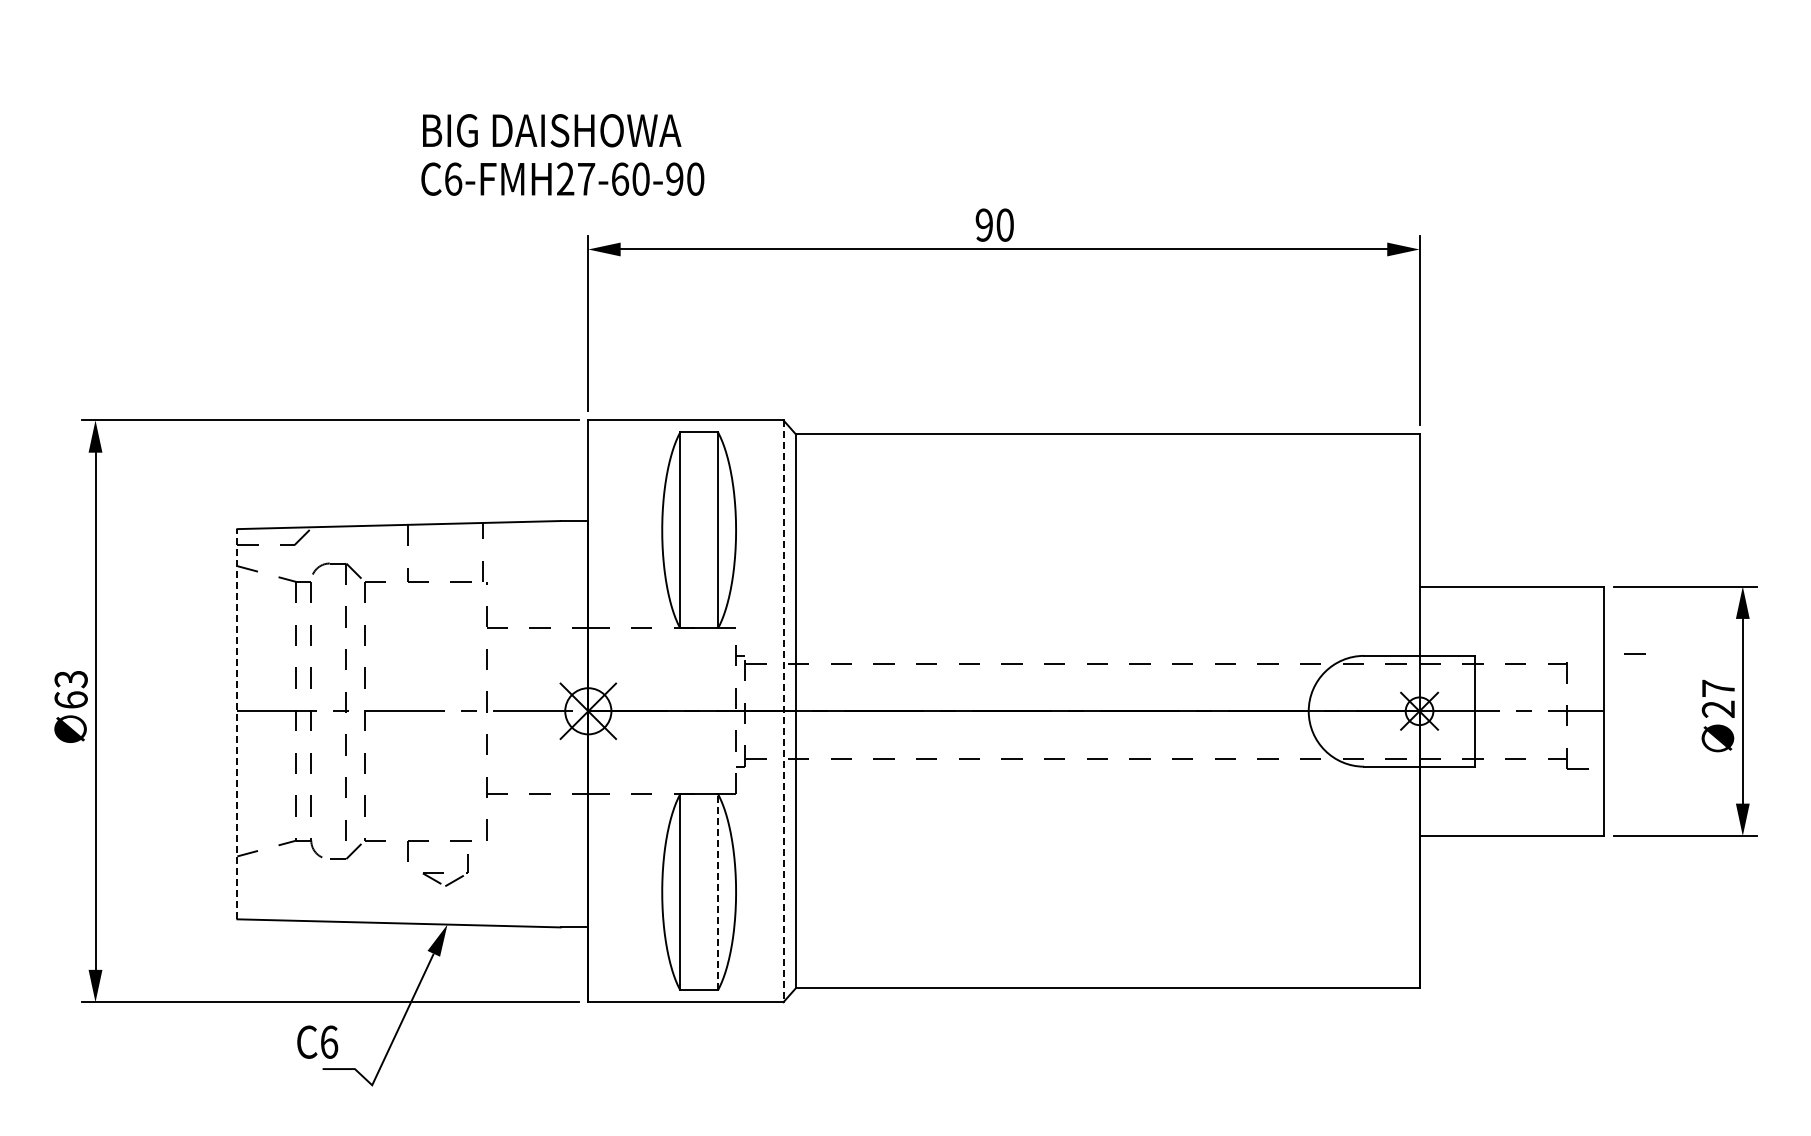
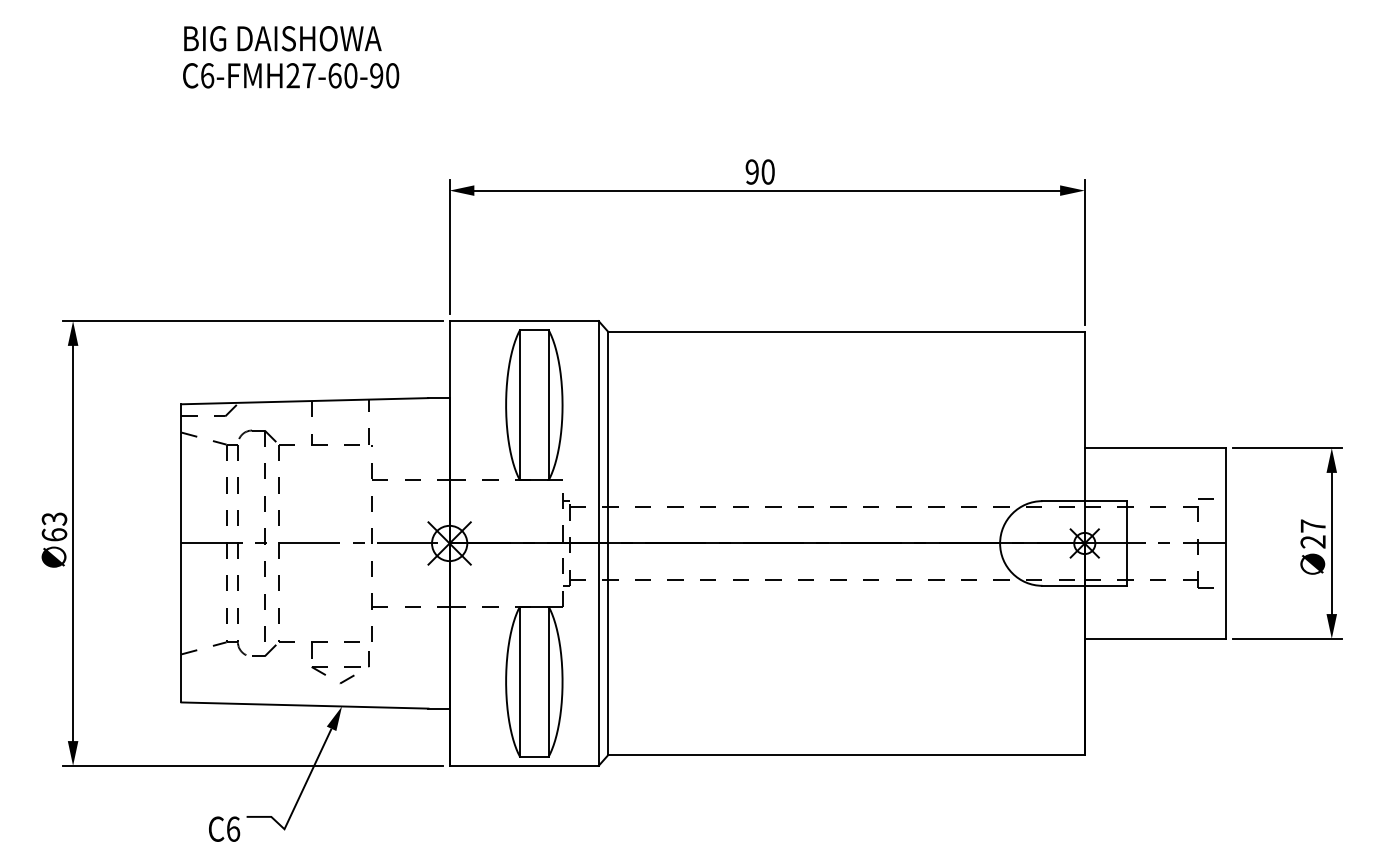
text: (562, 154) -> (290, 56), moved
line: (1634, 653) -> (1205, 499), moved
line: (783, 711) -> (598, 543), dashed -> solid
line: (237, 723) -> (181, 552), dashed -> solid
part: (445, 873) -> (340, 667), size x1.67
line: (718, 892) -> (549, 681), dashed -> solid
text: (317, 1041) -> (224, 828), moved

